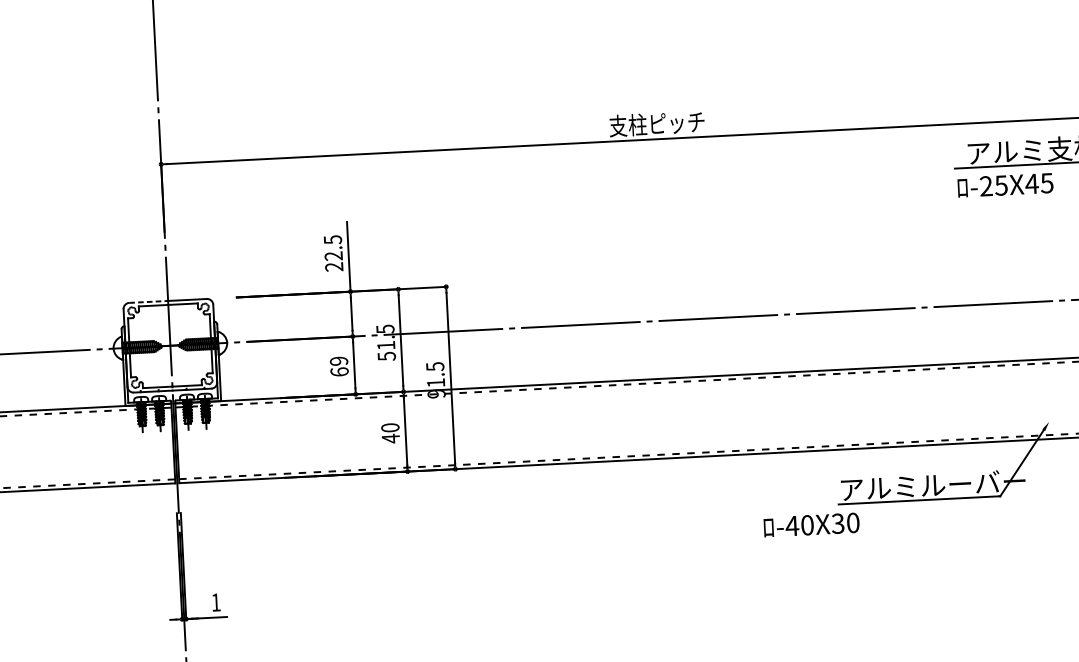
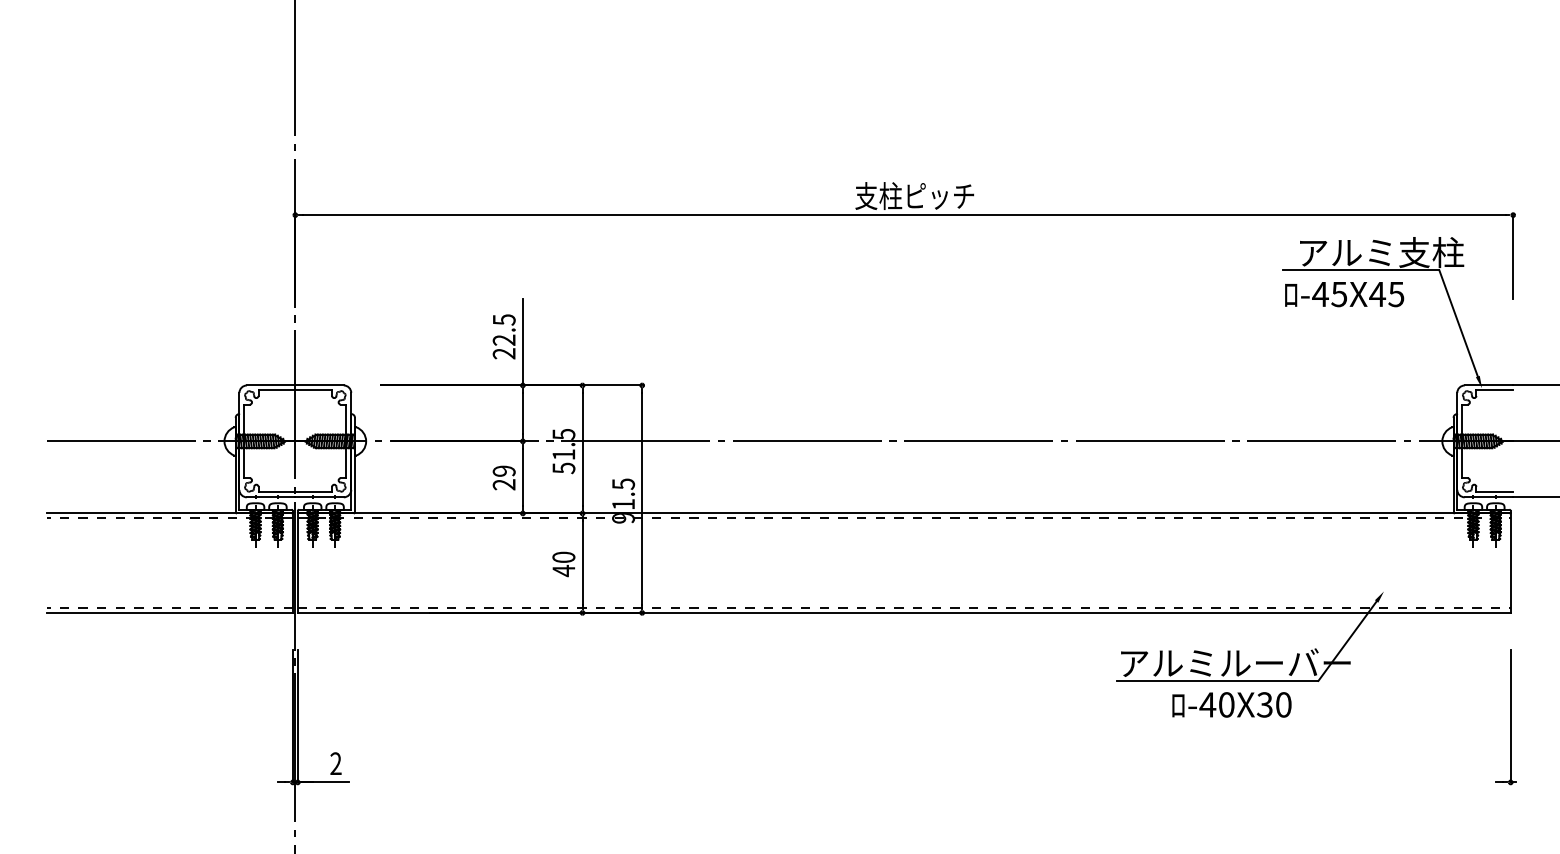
text: (986, 185) -> (1320, 293), -25X45 -> -45X45
line: (149, 301) -> (271, 385), dashed -> solid
text: (339, 371) -> (503, 484), 69 -> 29
text: (811, 524) -> (1231, 704), moved
text: (215, 602) -> (335, 763), 1 -> 2

